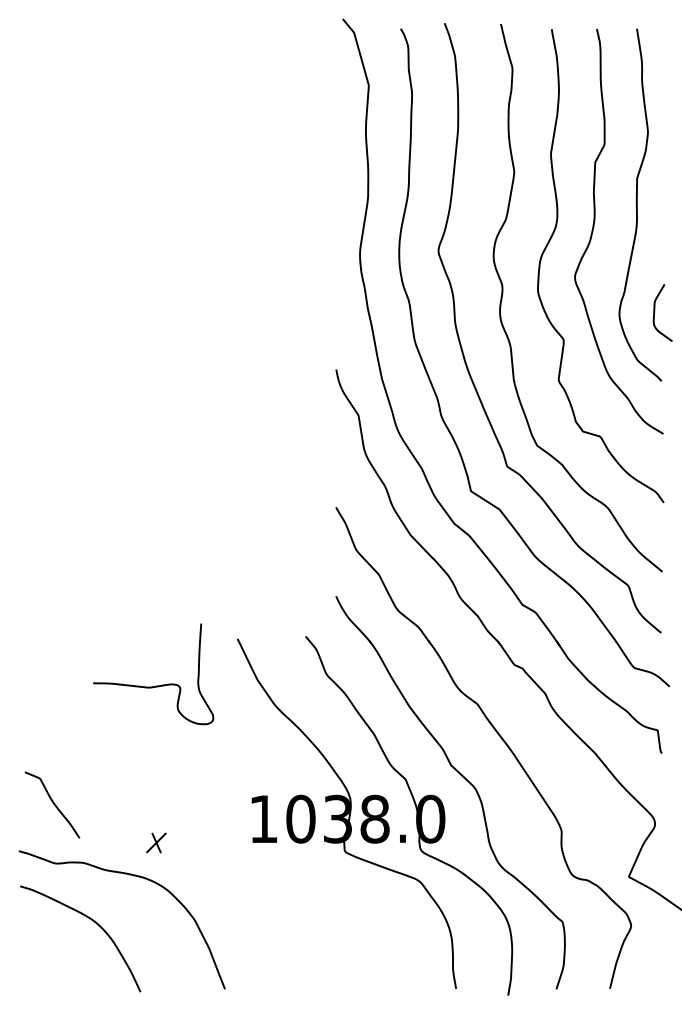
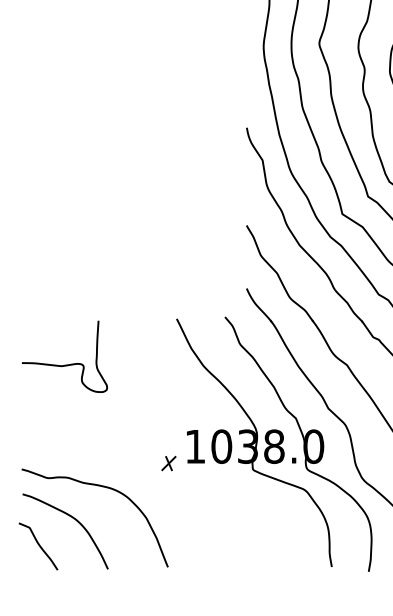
curve: (155, 685) -> (66, 364), moved
curve: (52, 803) -> (38, 545), moved
part: (156, 842) -> (168, 463), moved

